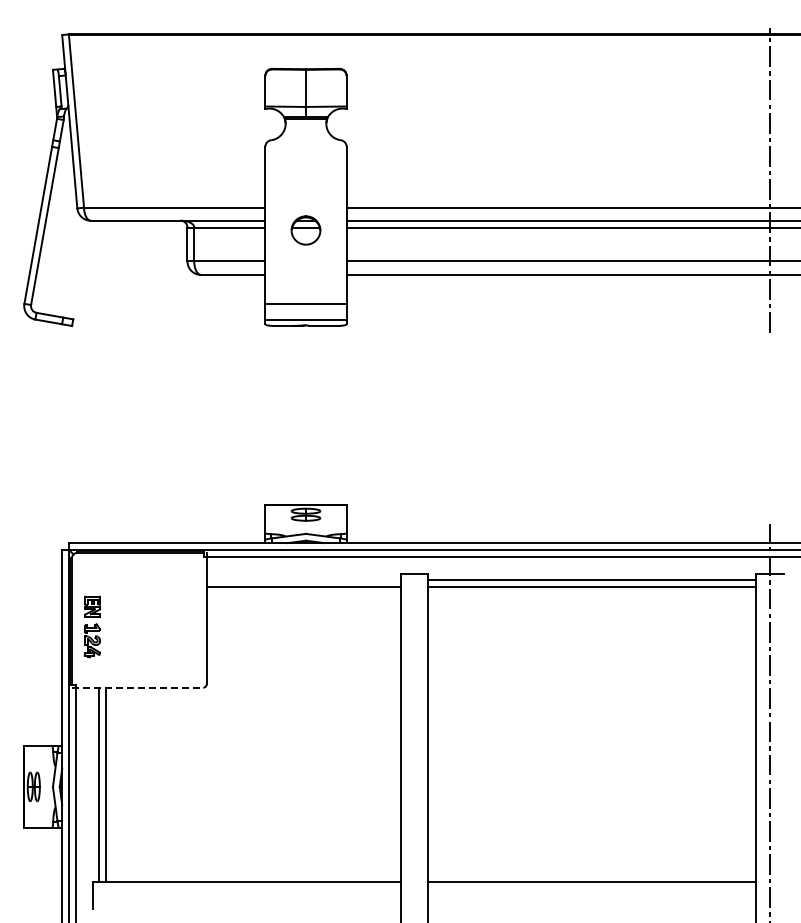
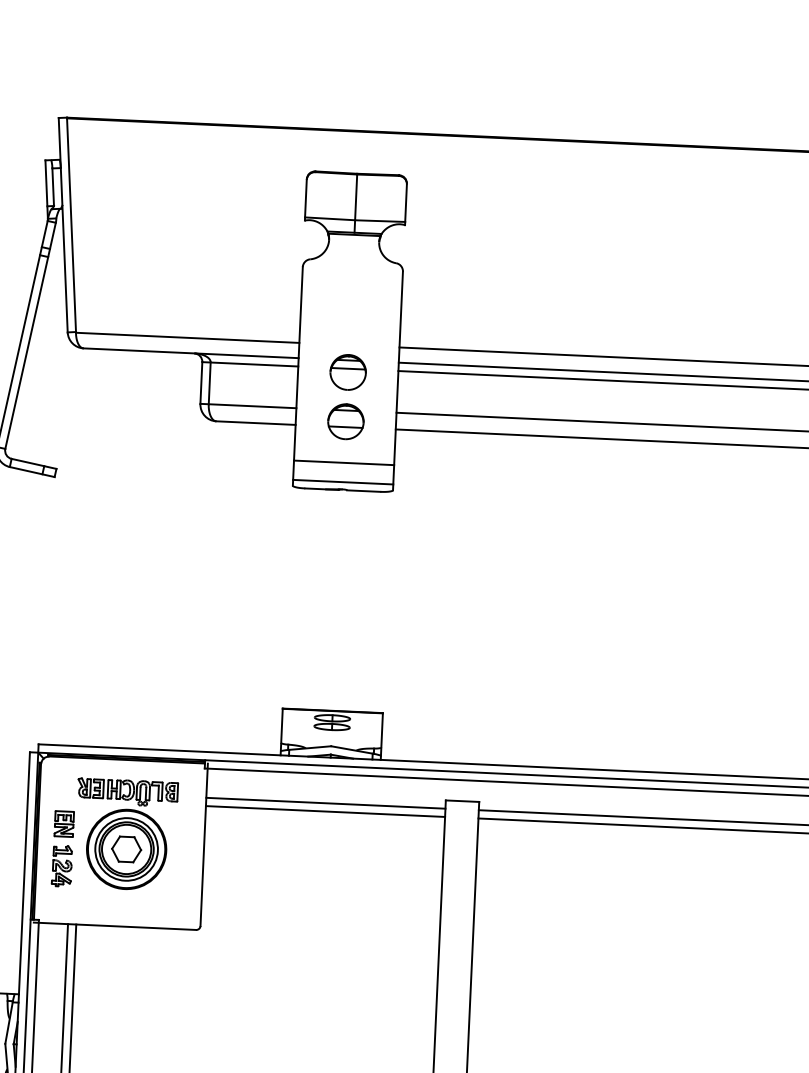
part: (305, 270) -> (345, 421), added
line: (303, 580) -> (325, 803), added
part: (142, 613) -> (125, 835), added
line: (137, 687) -> (115, 926), dashed -> solid

